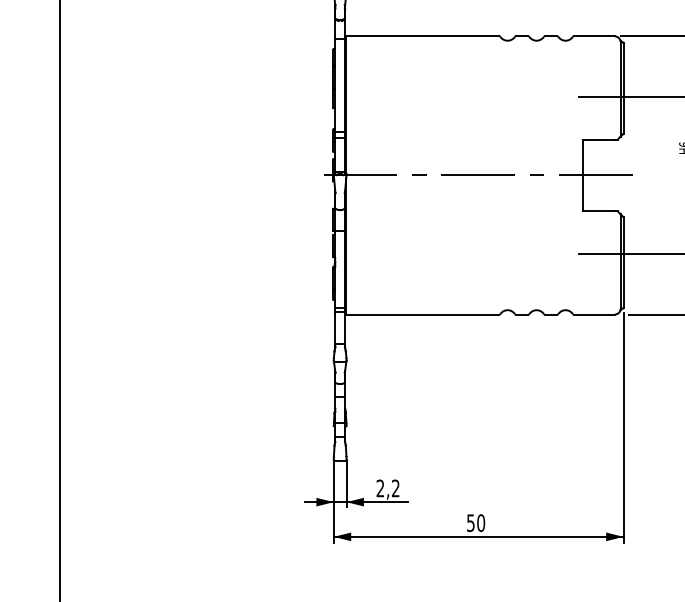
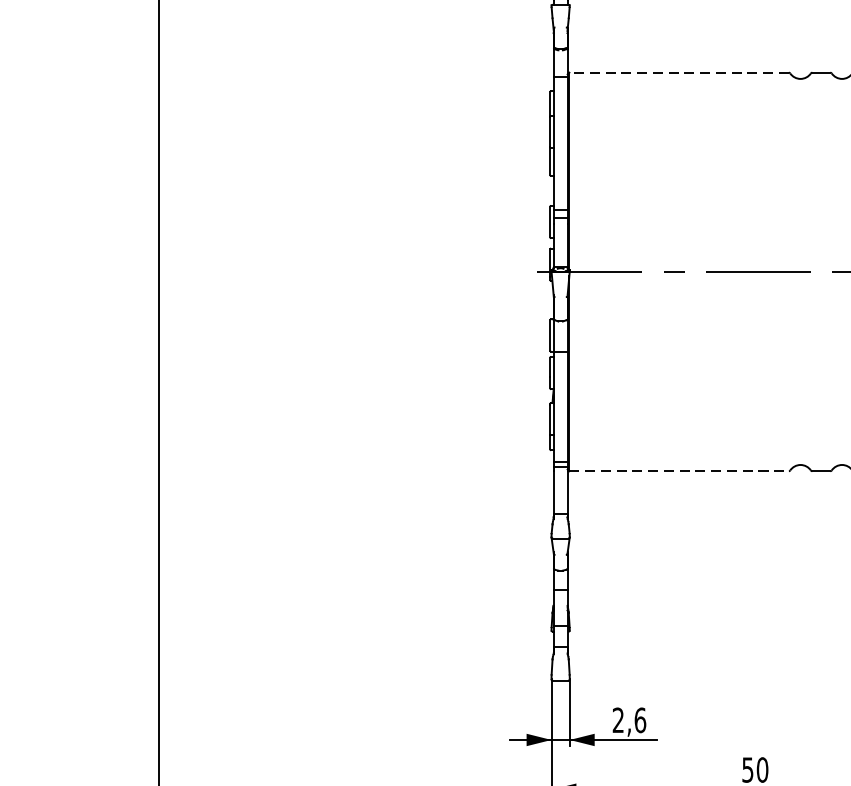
line: (422, 36) -> (678, 72), solid -> dashed
line: (422, 314) -> (678, 471), solid -> dashed
text: (395, 488) -> (639, 720), 2,2 -> 2,6

